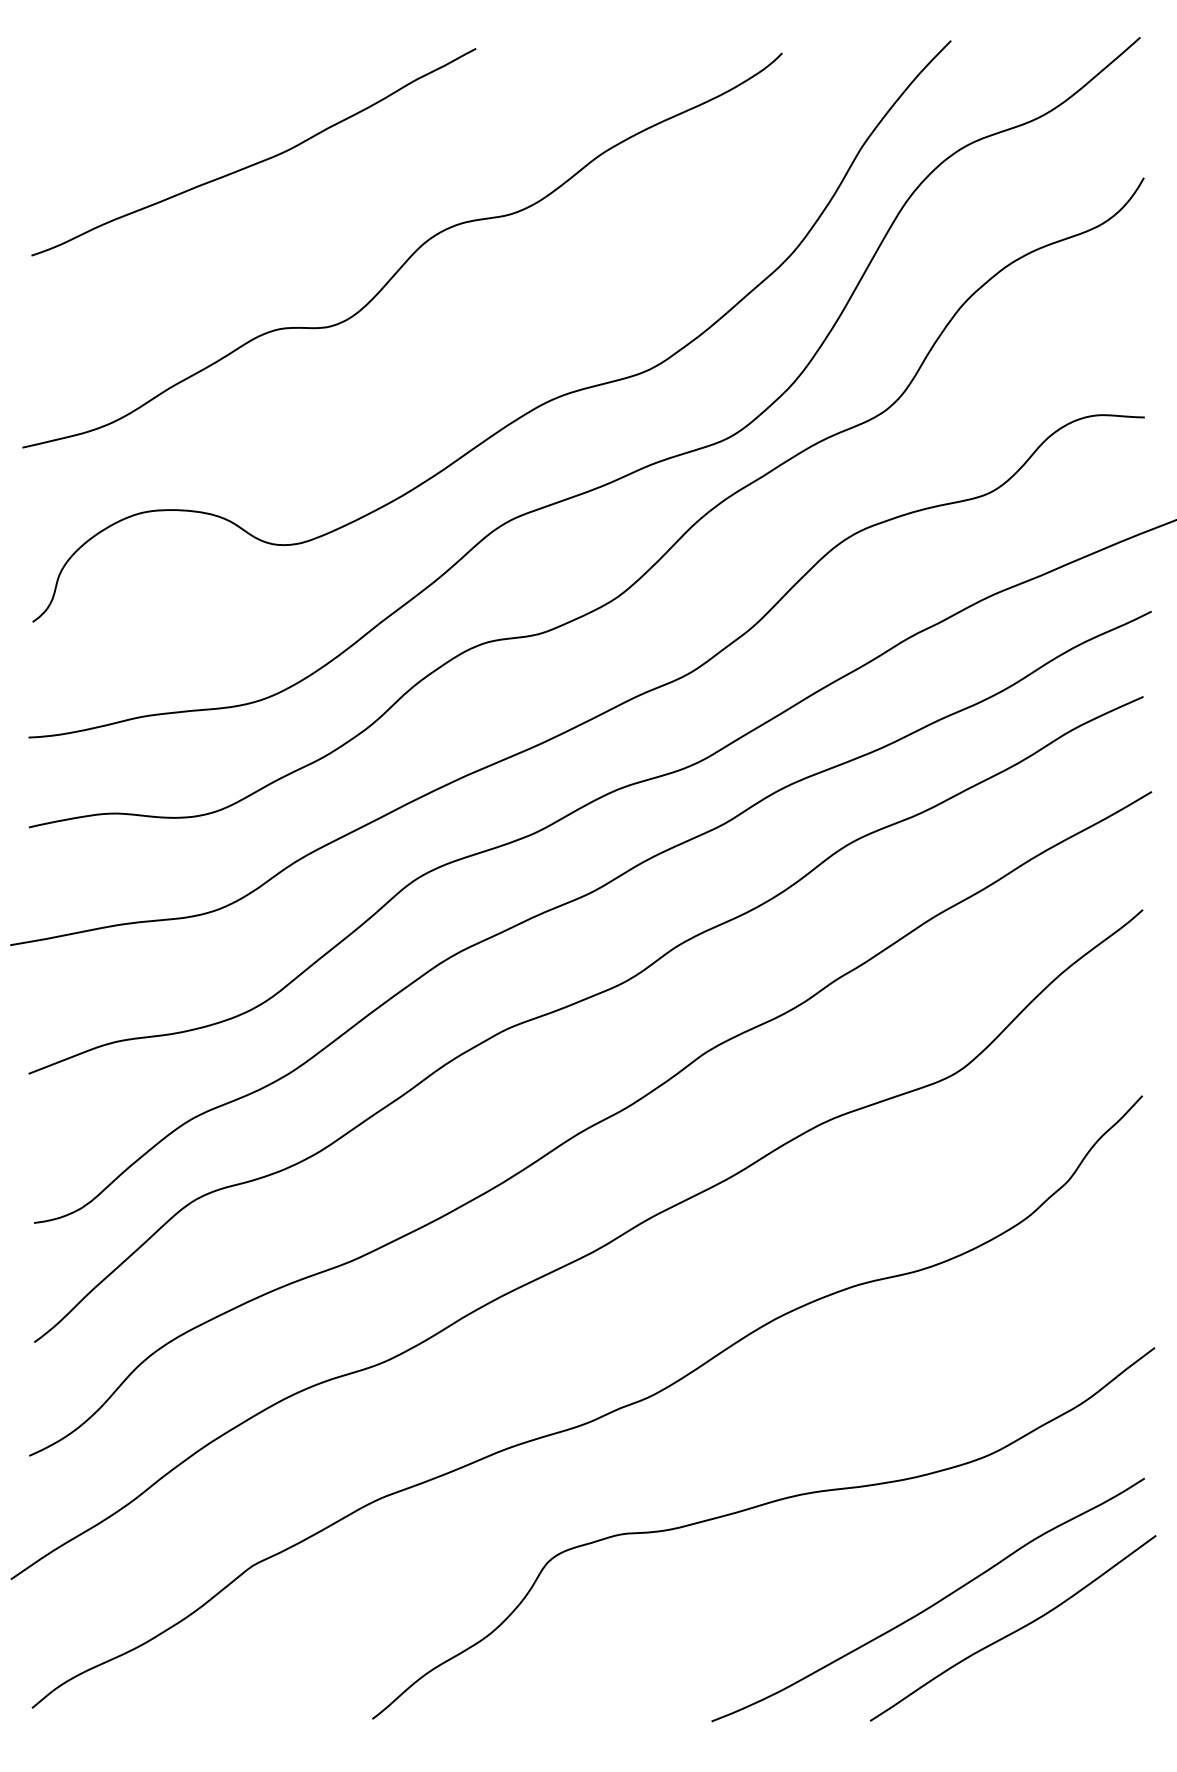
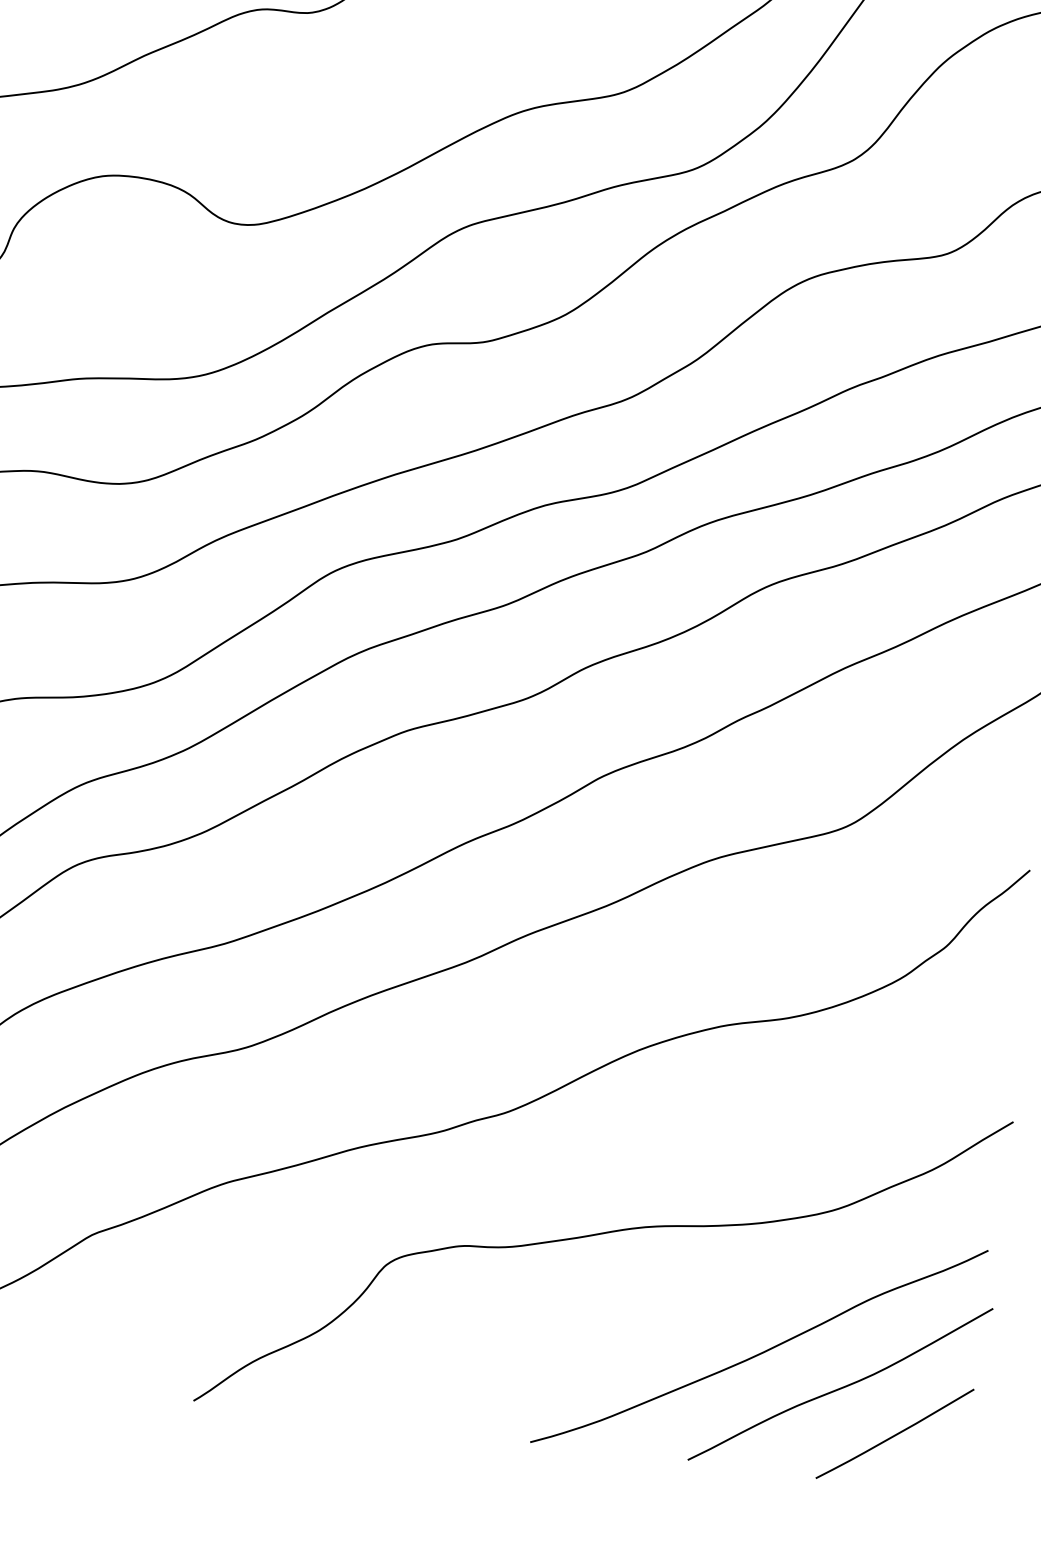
curve: (1073, 1671) -> (895, 1434), added

